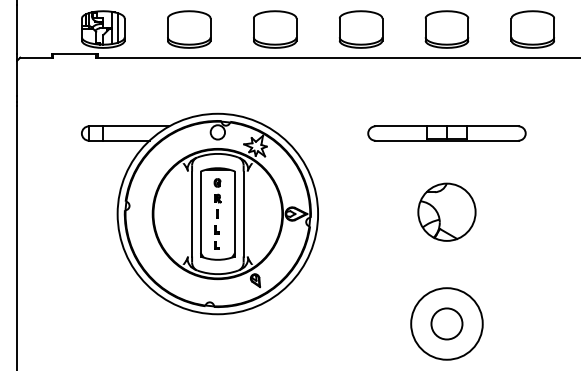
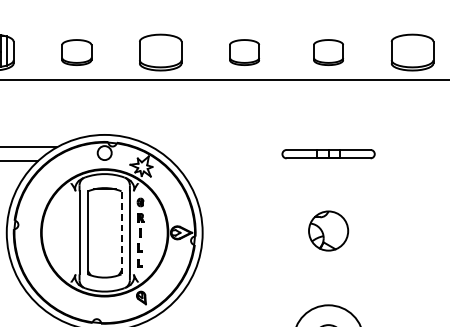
part: (189, 29) -> (76, 52), size x0.7
part: (360, 29) -> (244, 52), size x0.7
part: (446, 29) -> (328, 52), size x0.7
part: (446, 133) -> (328, 154), size x0.6
part: (446, 211) -> (328, 230), size x0.7
part: (217, 213) -> (140, 232), moved
line: (235, 213) -> (121, 232), solid -> dashed

